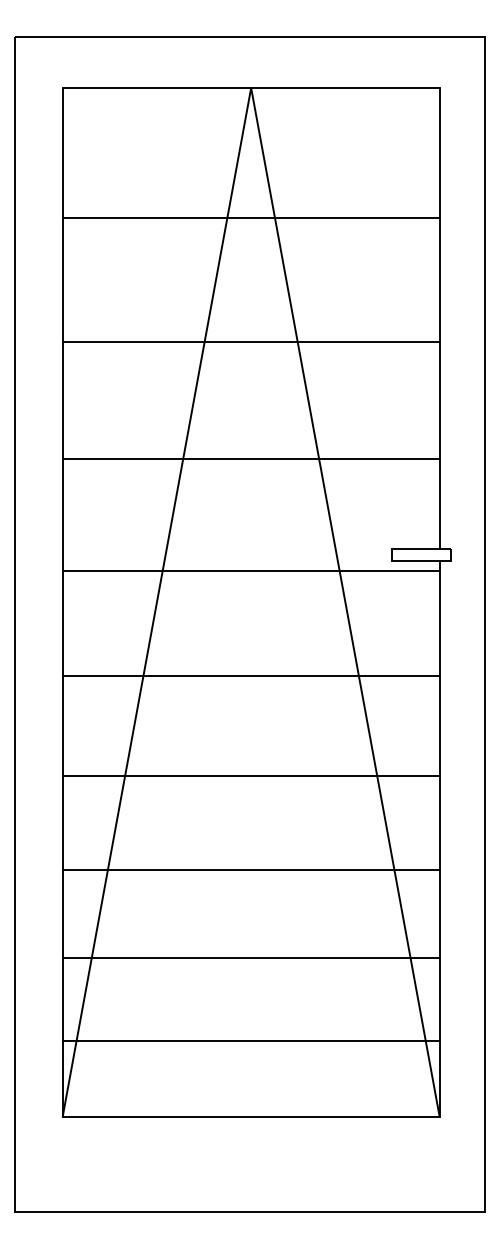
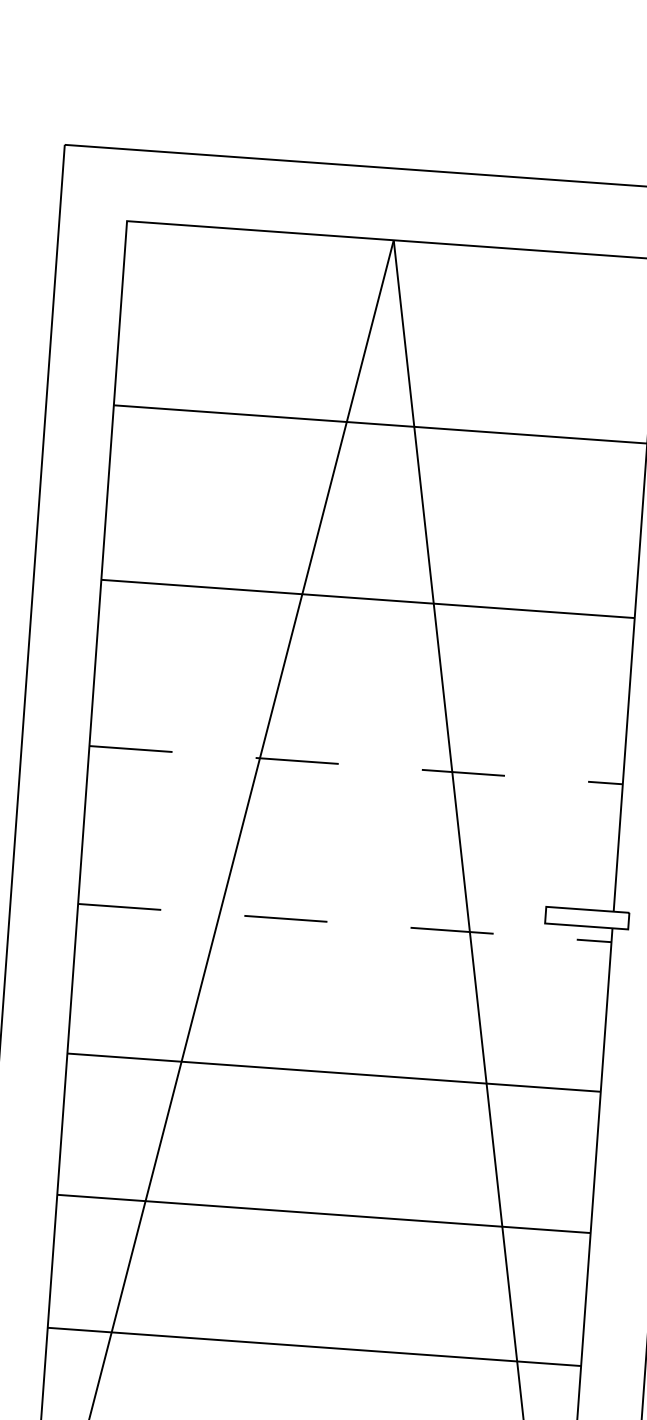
line: (251, 459) -> (356, 765), solid -> dashed
line: (251, 570) -> (345, 922), solid -> dashed

